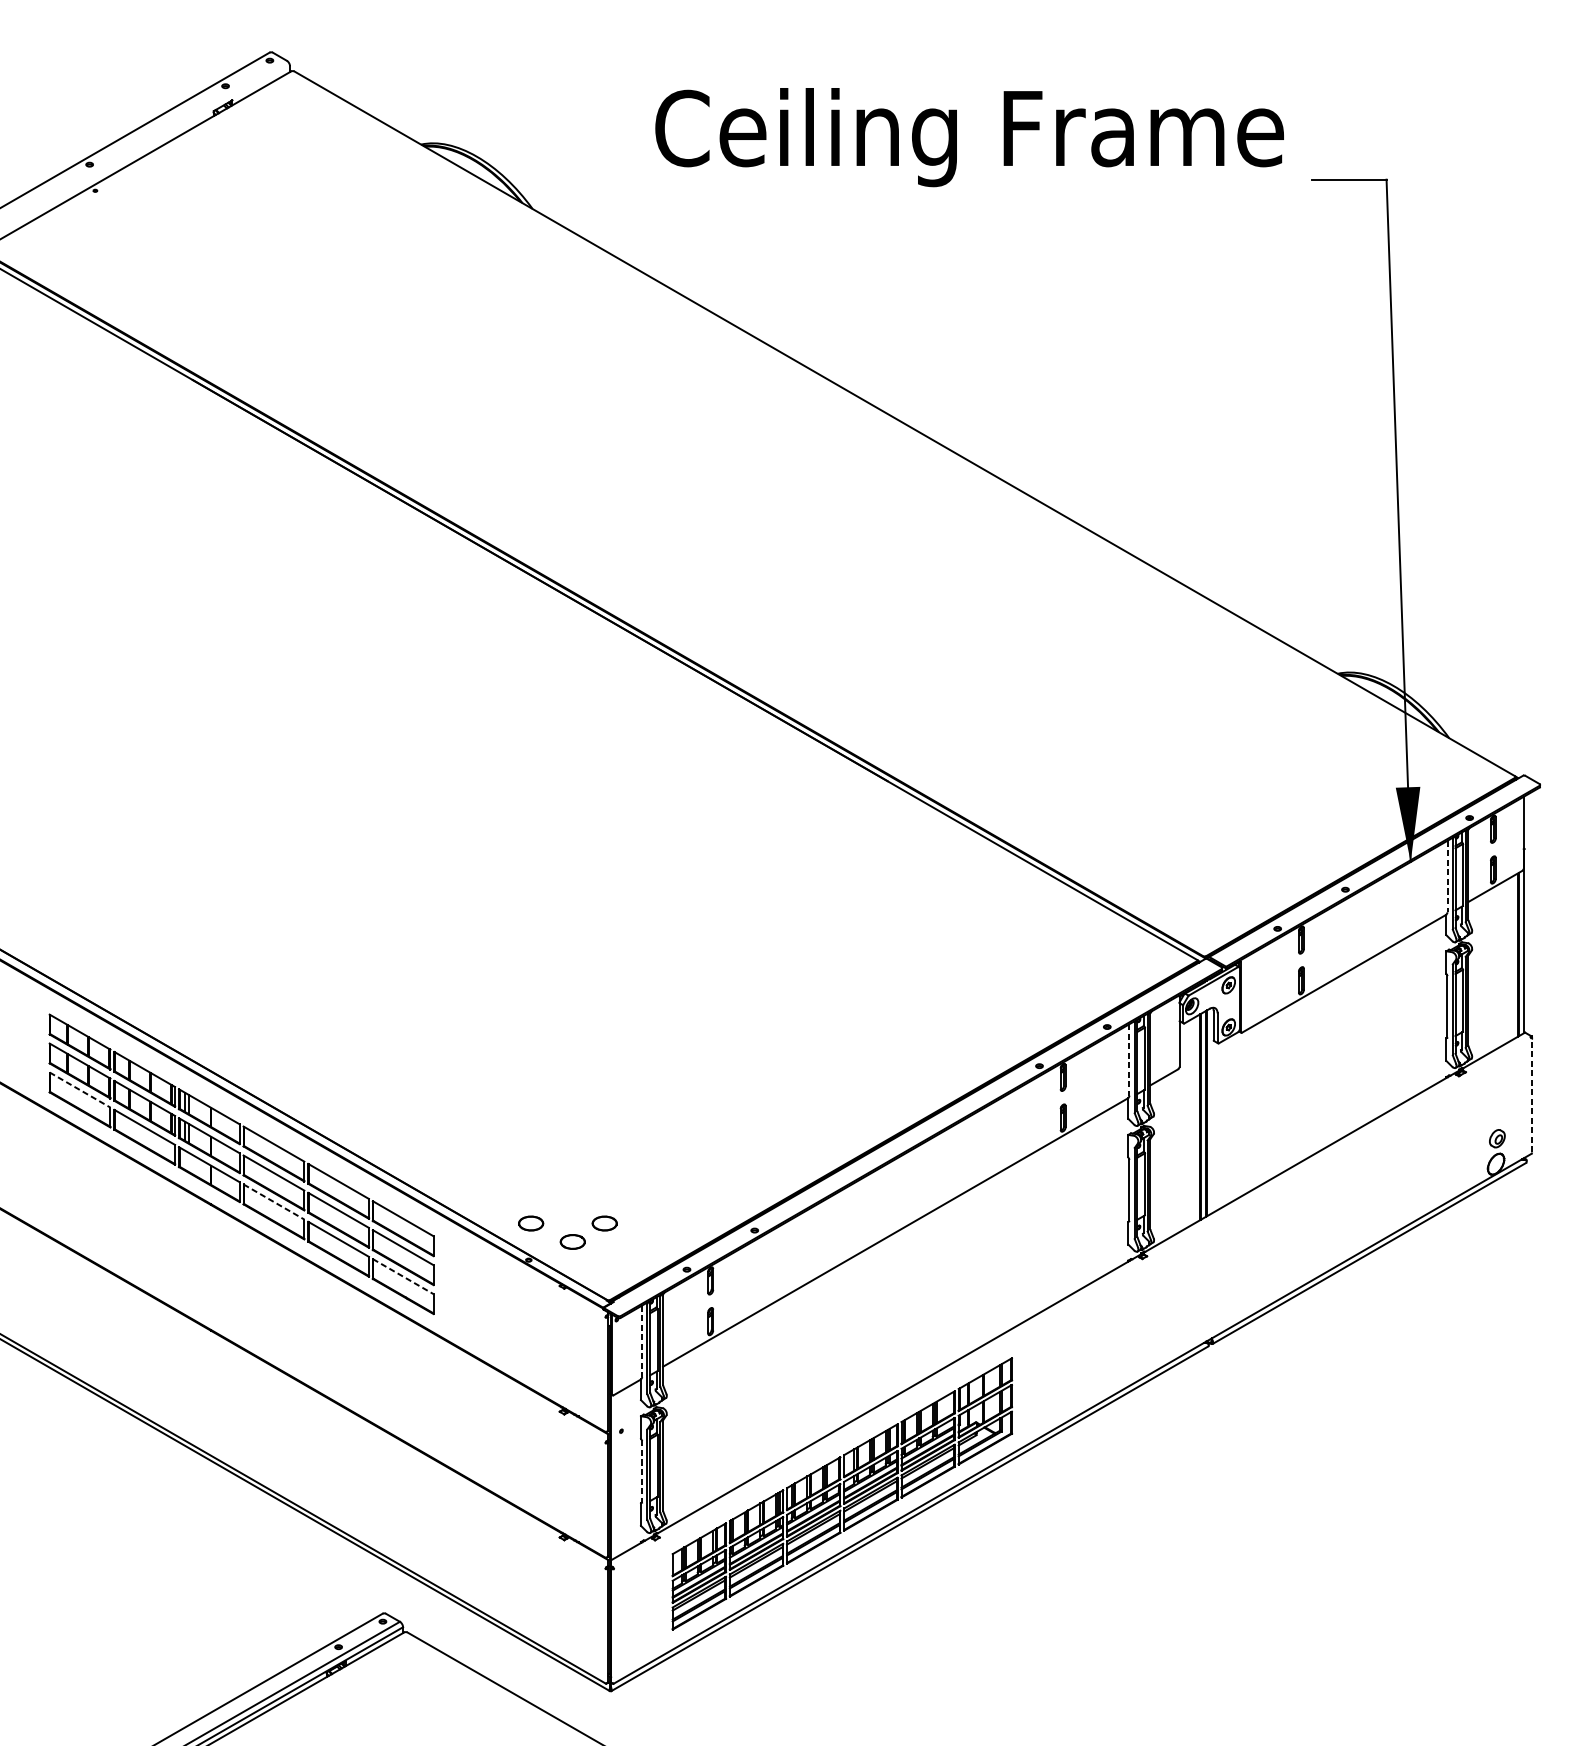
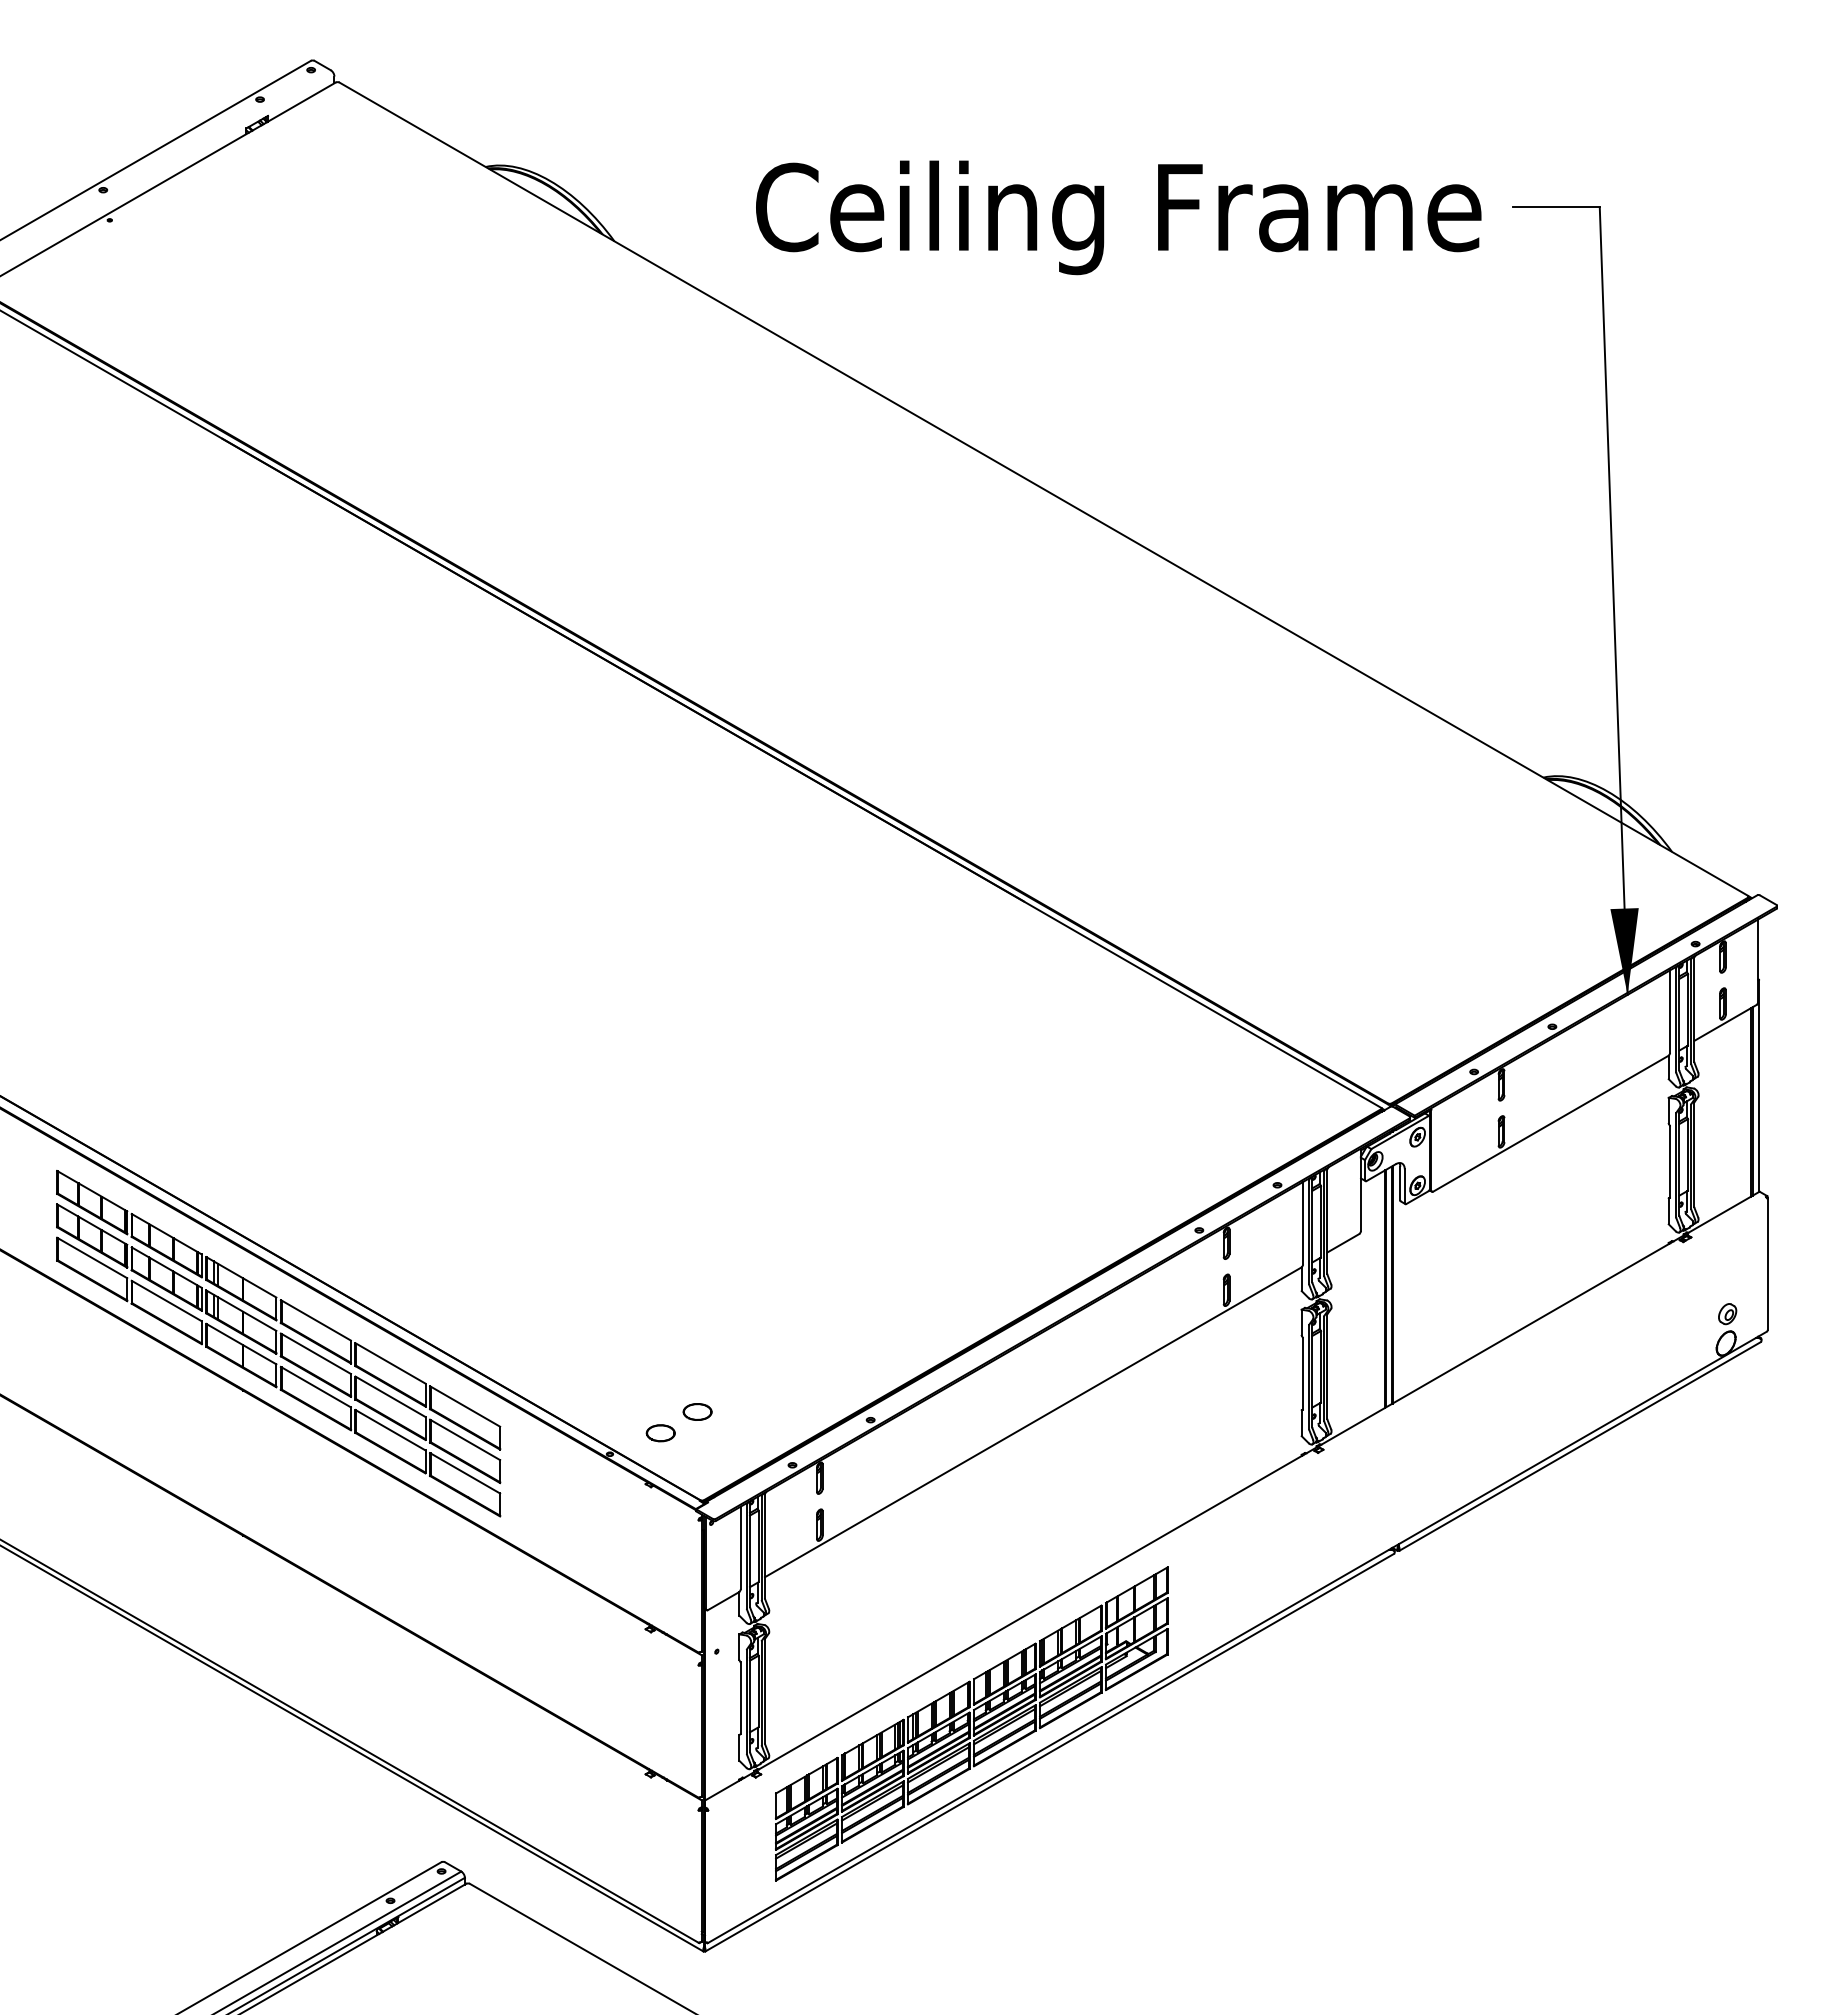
text: (969, 137) -> (1118, 217), moved
line: (1447, 877) -> (1670, 1012), dashed -> solid
line: (1129, 1060) -> (1303, 1223), dashed -> solid
line: (80, 1090) -> (92, 1258), dashed -> solid
line: (1531, 1095) -> (1767, 1264), dashed -> solid
line: (274, 1202) -> (316, 1387), dashed -> solid
part: (530, 1223) -> (612, 1411), removed
line: (403, 1276) -> (465, 1473), dashed -> solid
line: (641, 1341) -> (740, 1548), dashed -> solid
line: (641, 1471) -> (740, 1698), dashed -> solid

